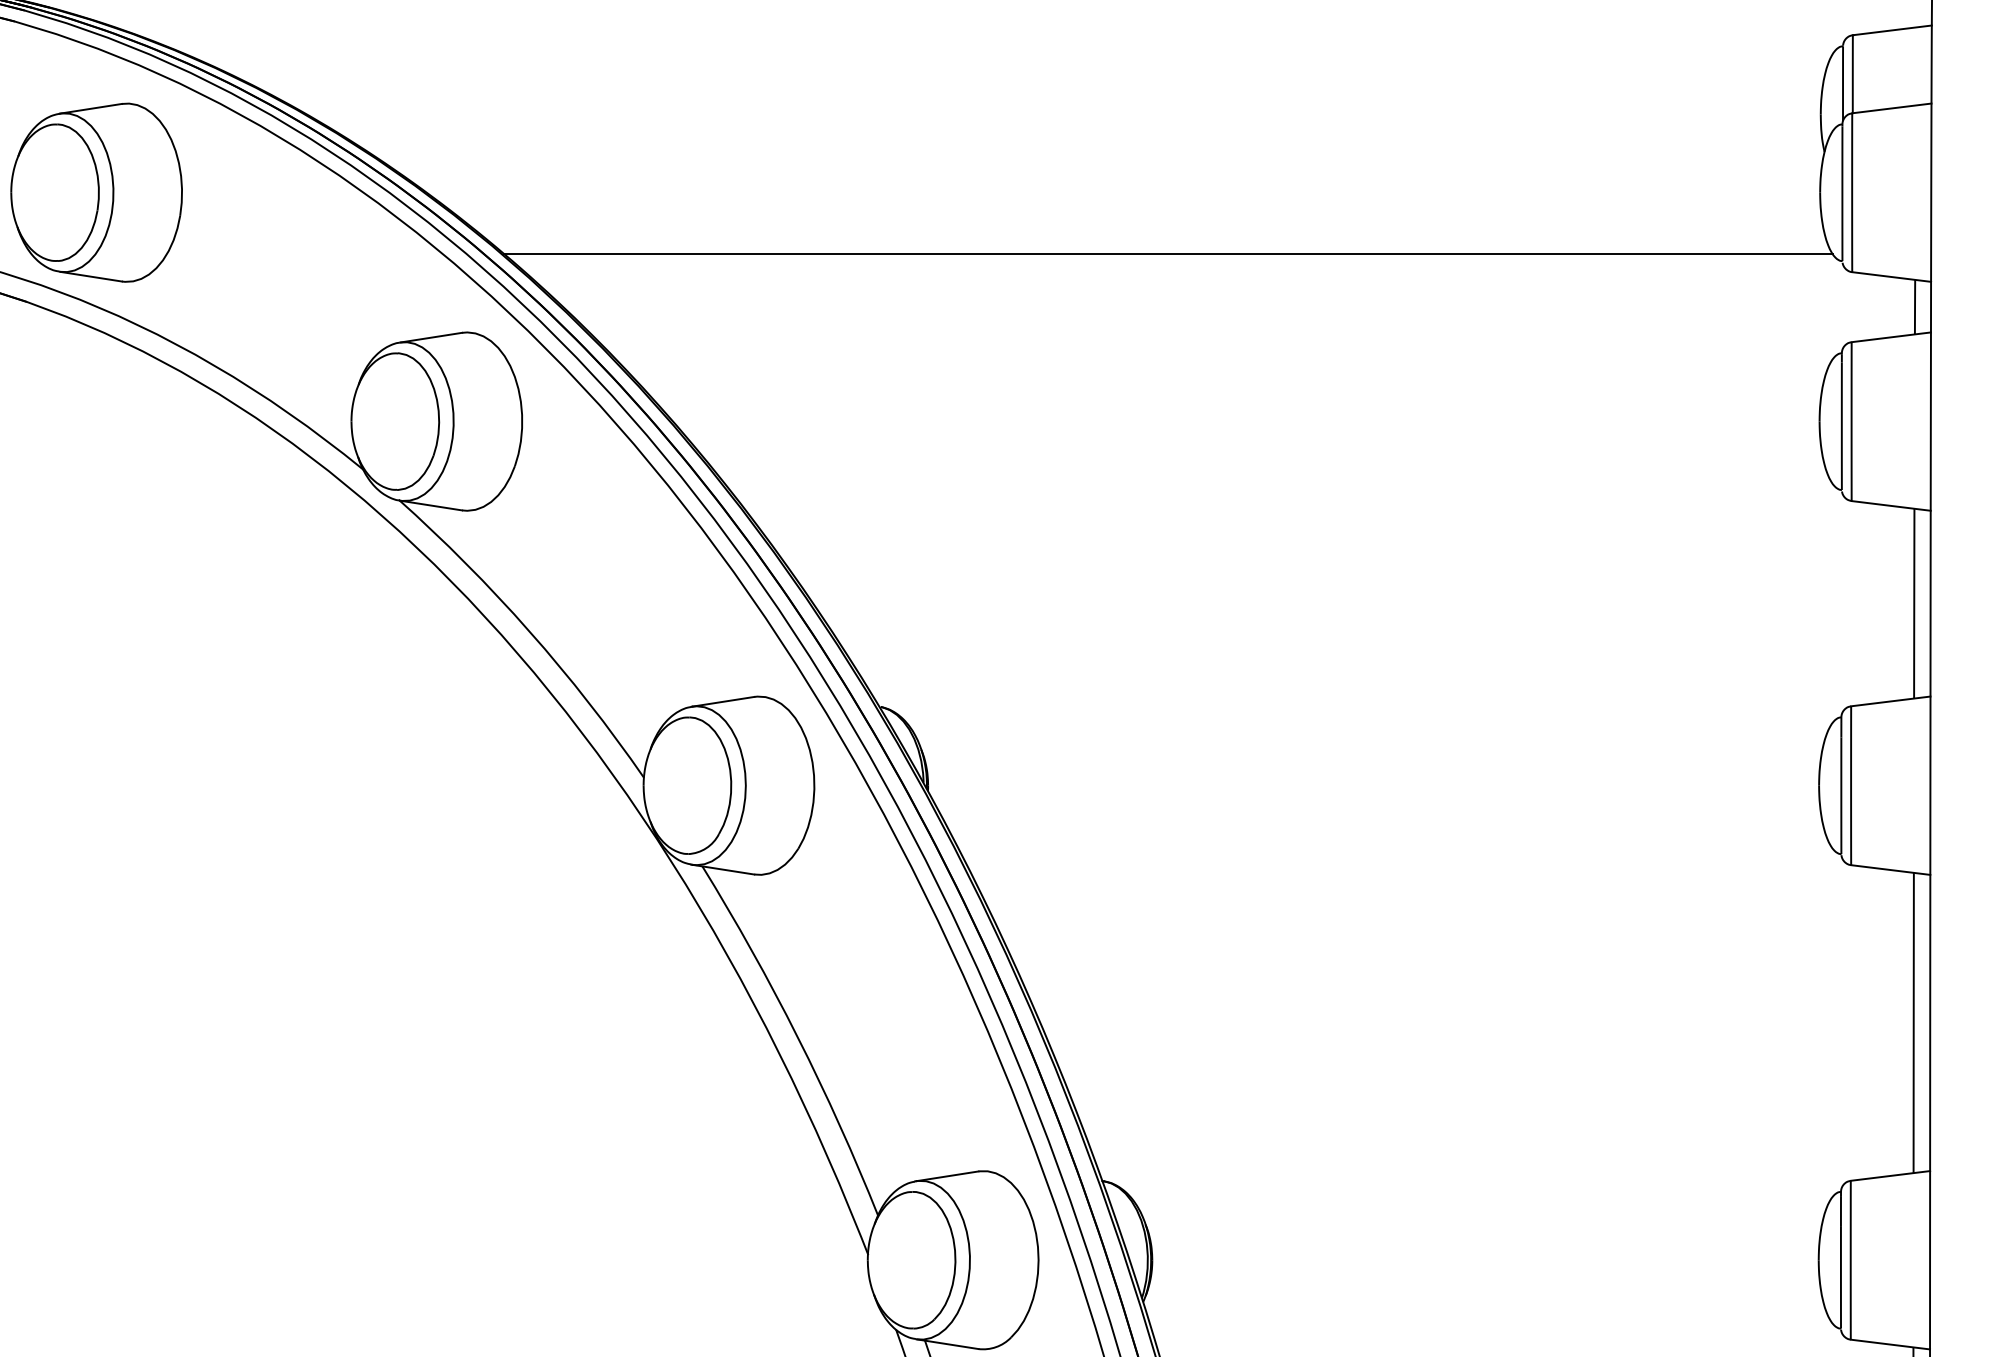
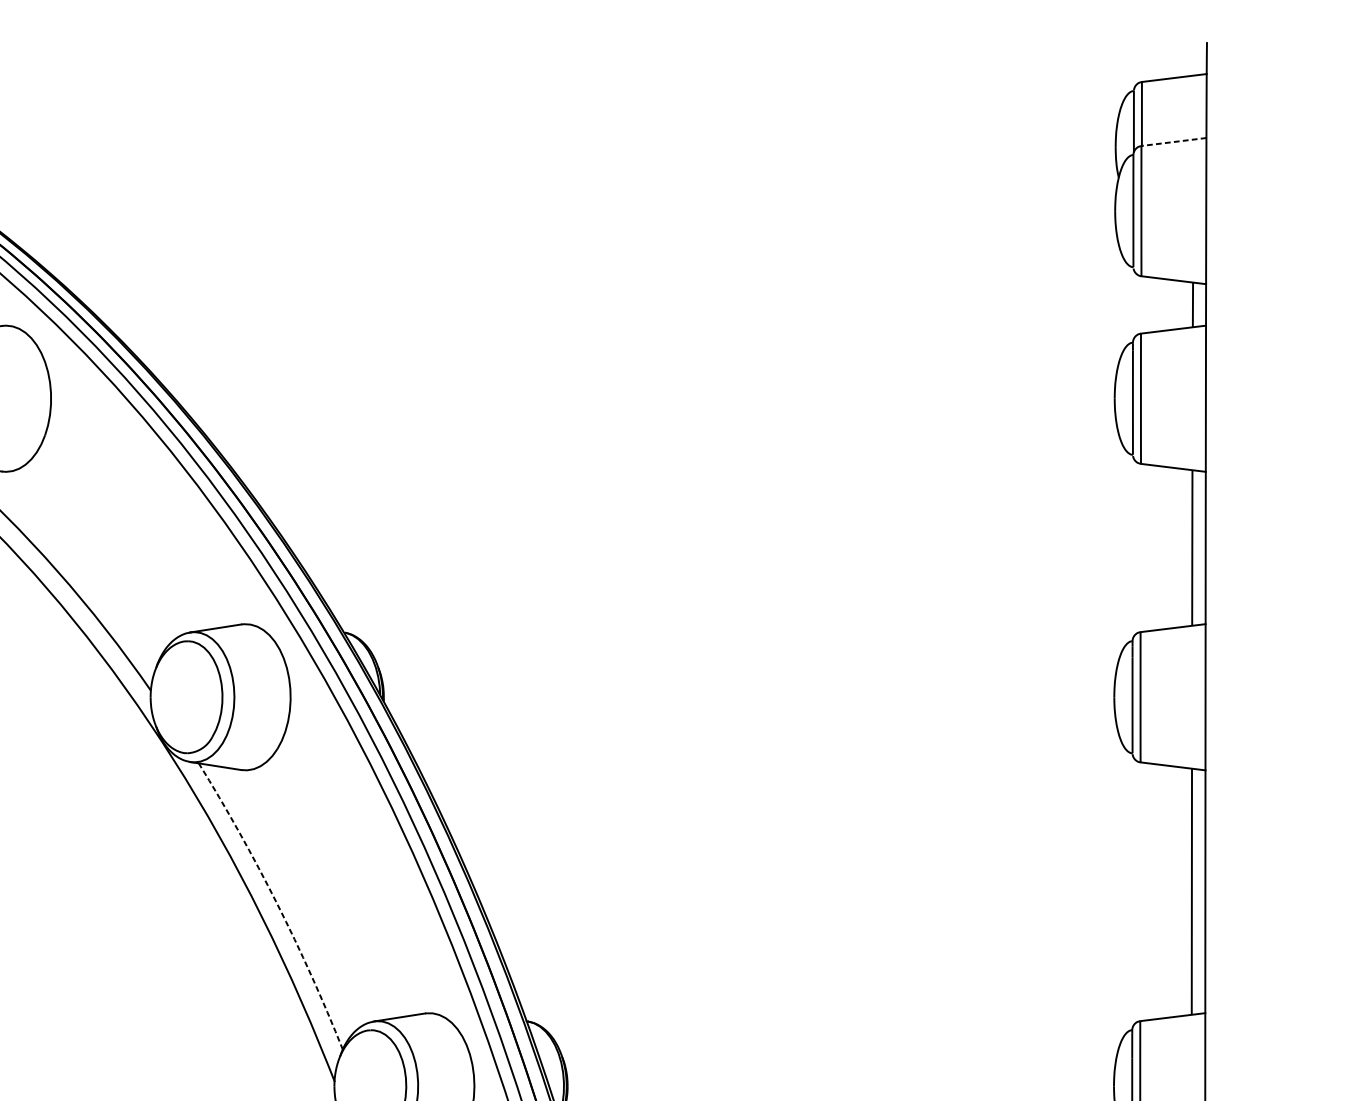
line: (1891, 108) -> (1173, 142), solid -> dashed
line: (1167, 254) -> (580, 261), removed
arc: (797, 1037) -> (276, 903), solid -> dashed

